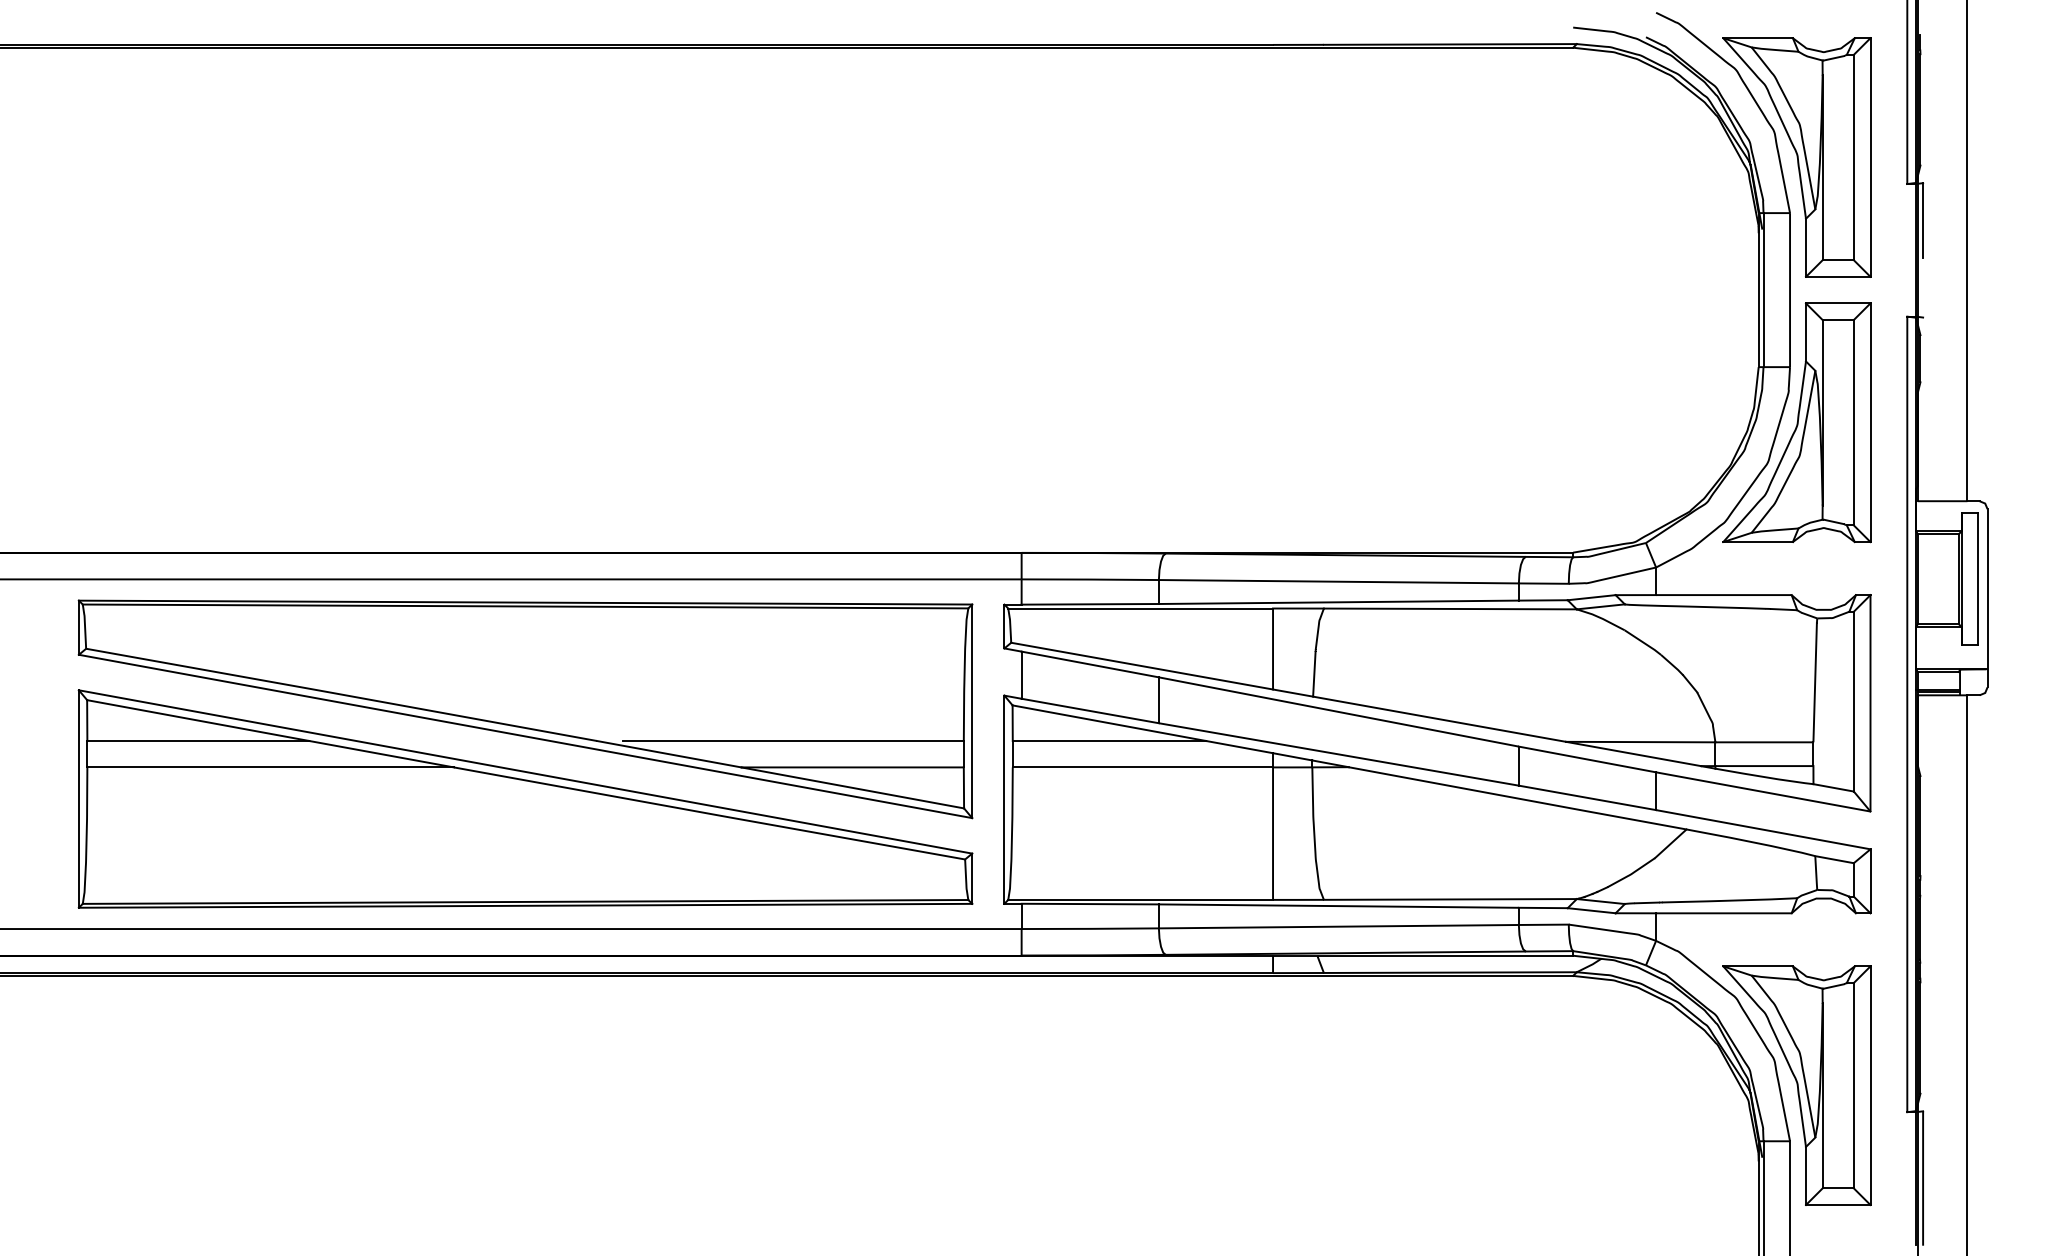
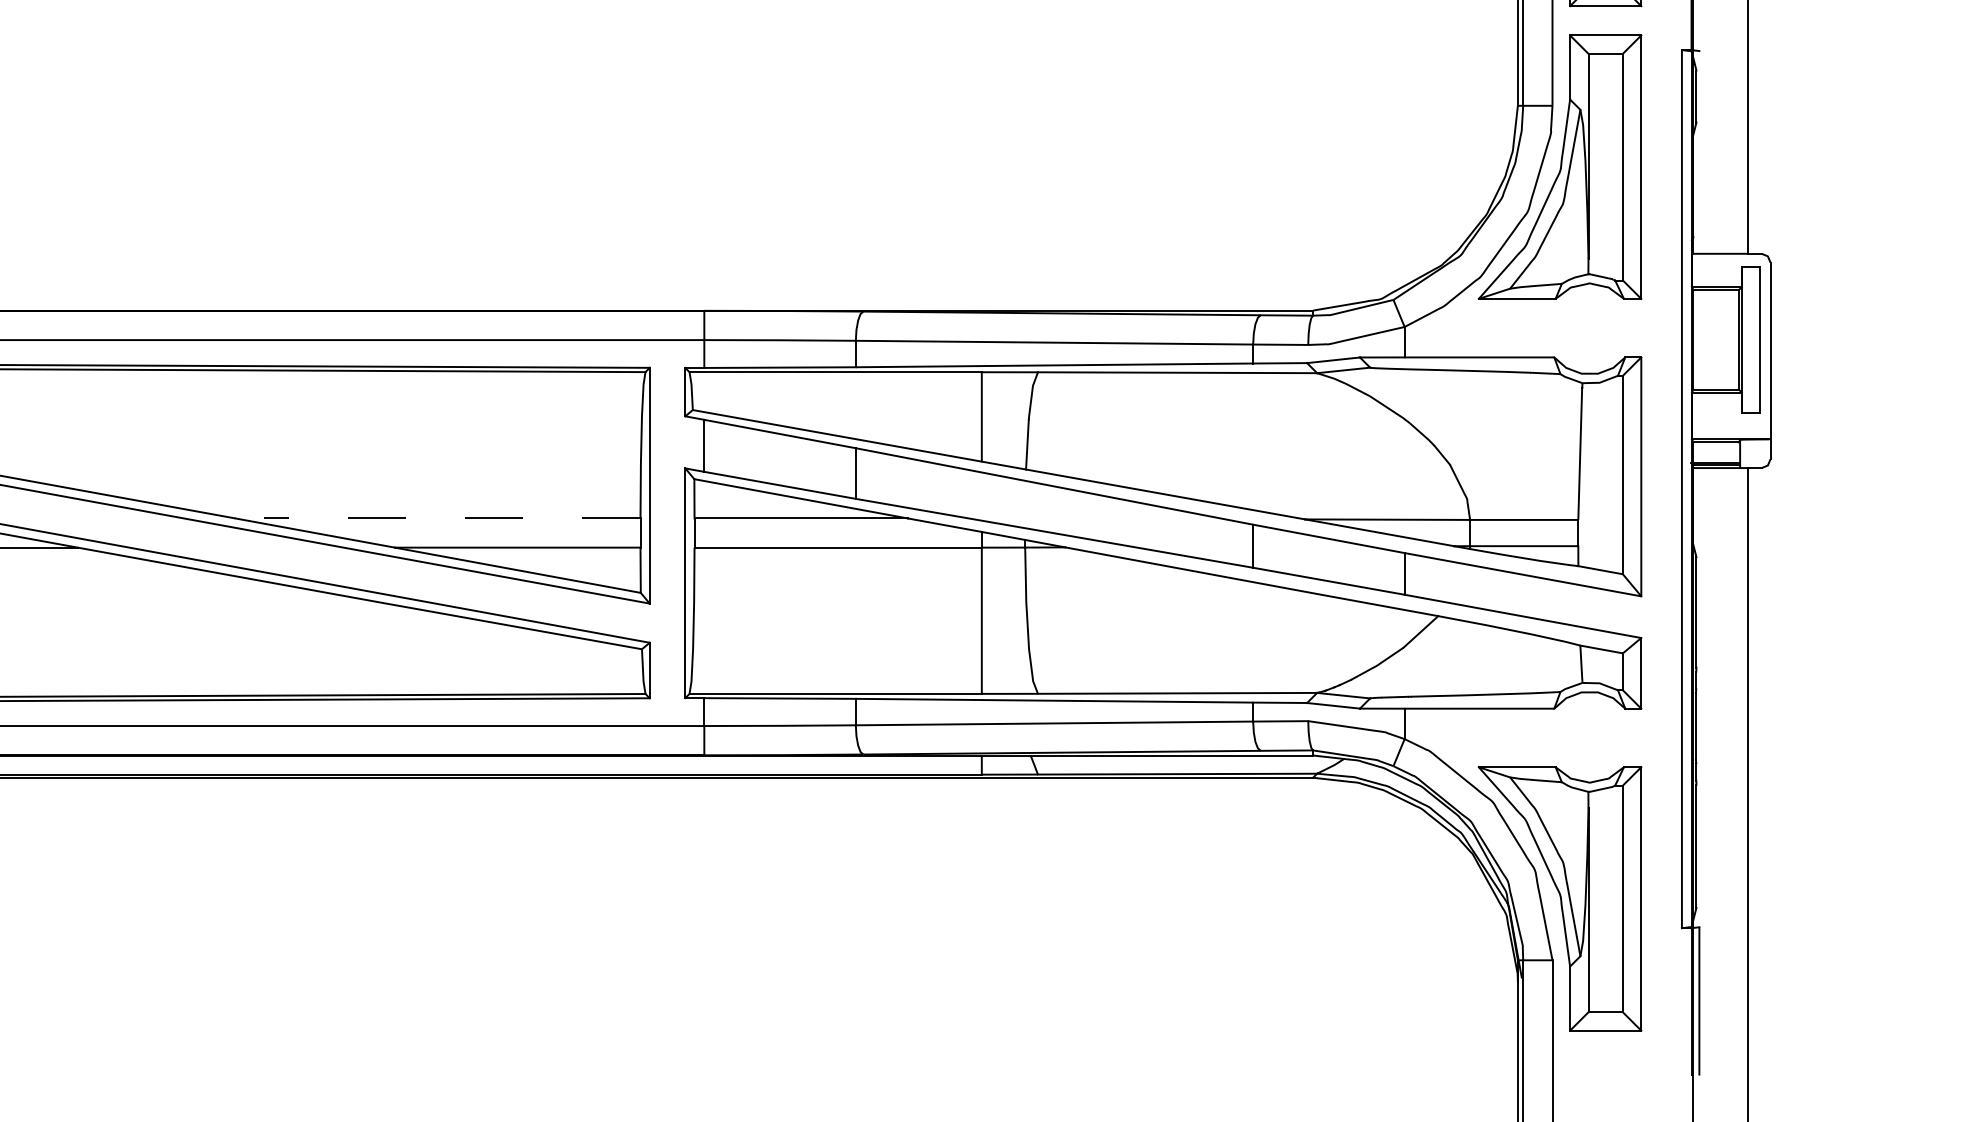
line: (792, 741) -> (451, 519), solid -> dashed

